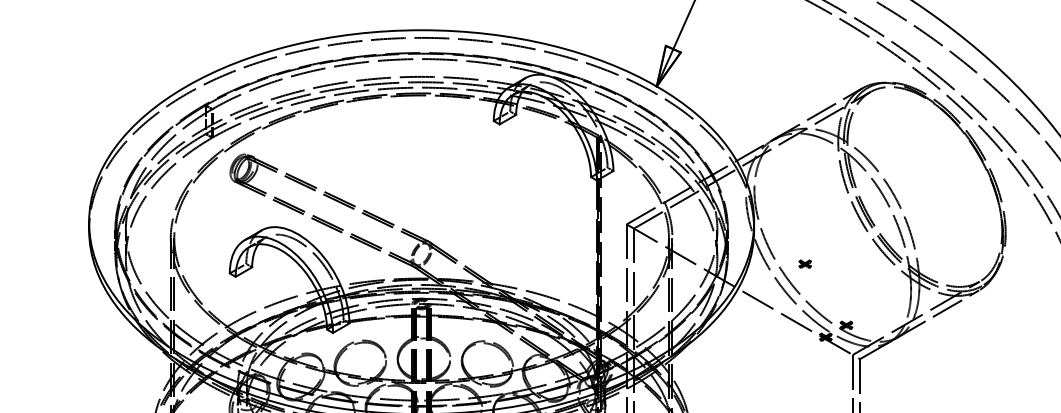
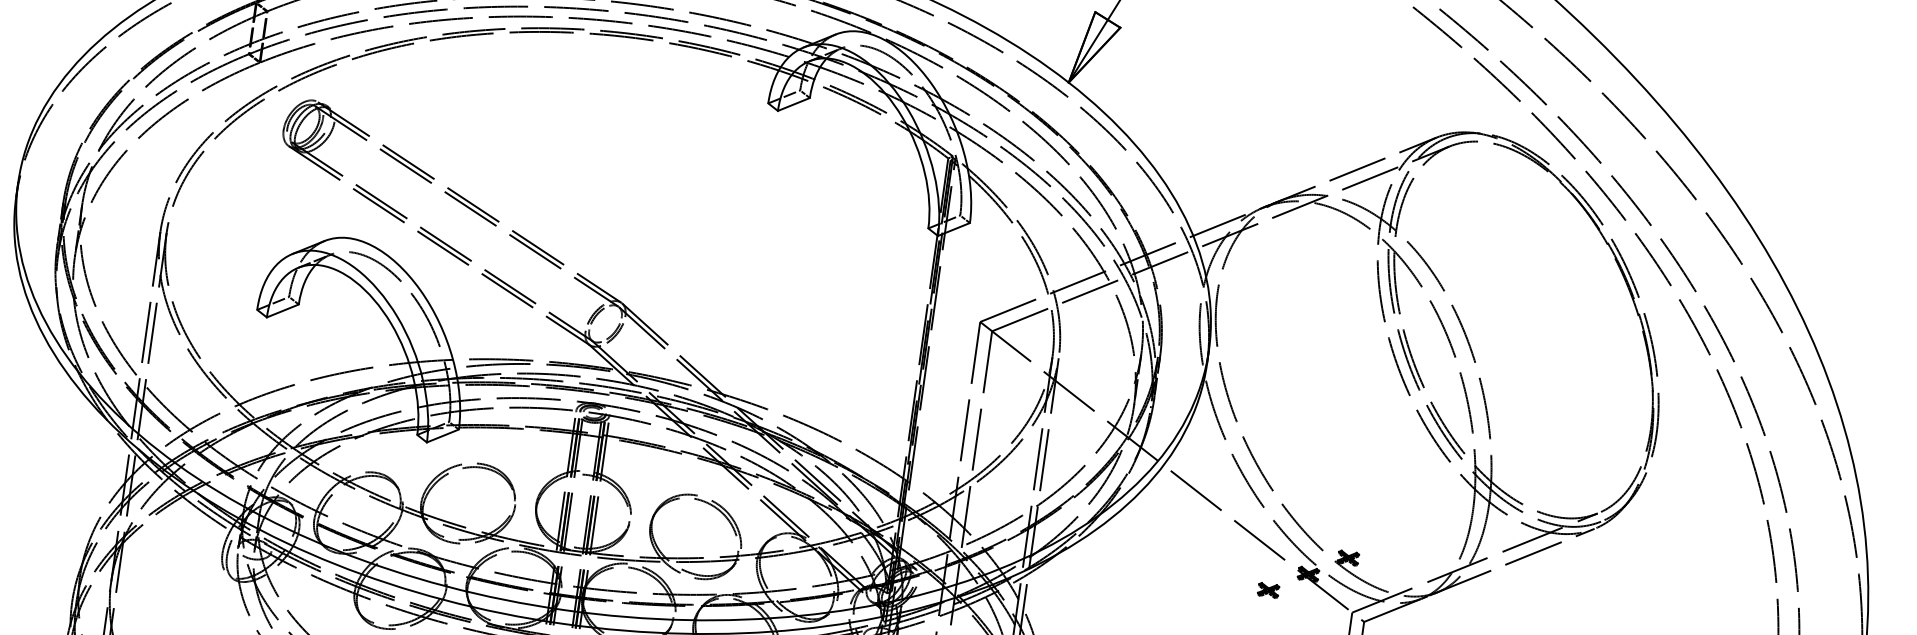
part: (804, 263) -> (1267, 588), moved

